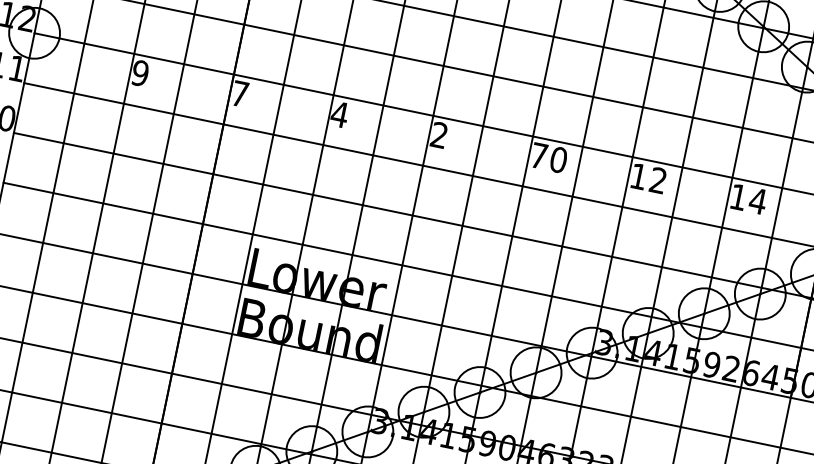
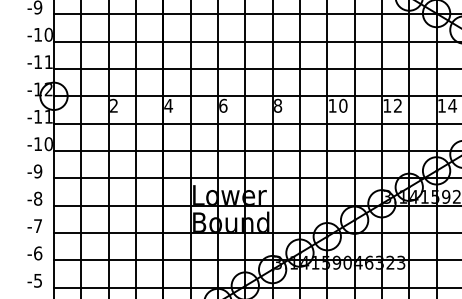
text: (141, 72) -> (114, 105), 9 -> 2
text: (239, 93) -> (168, 105), 7 -> 4
text: (340, 114) -> (223, 105), 4 -> 6
text: (440, 134) -> (278, 105), 2 -> 8
text: (539, 155) -> (332, 105), 70 -> 10

